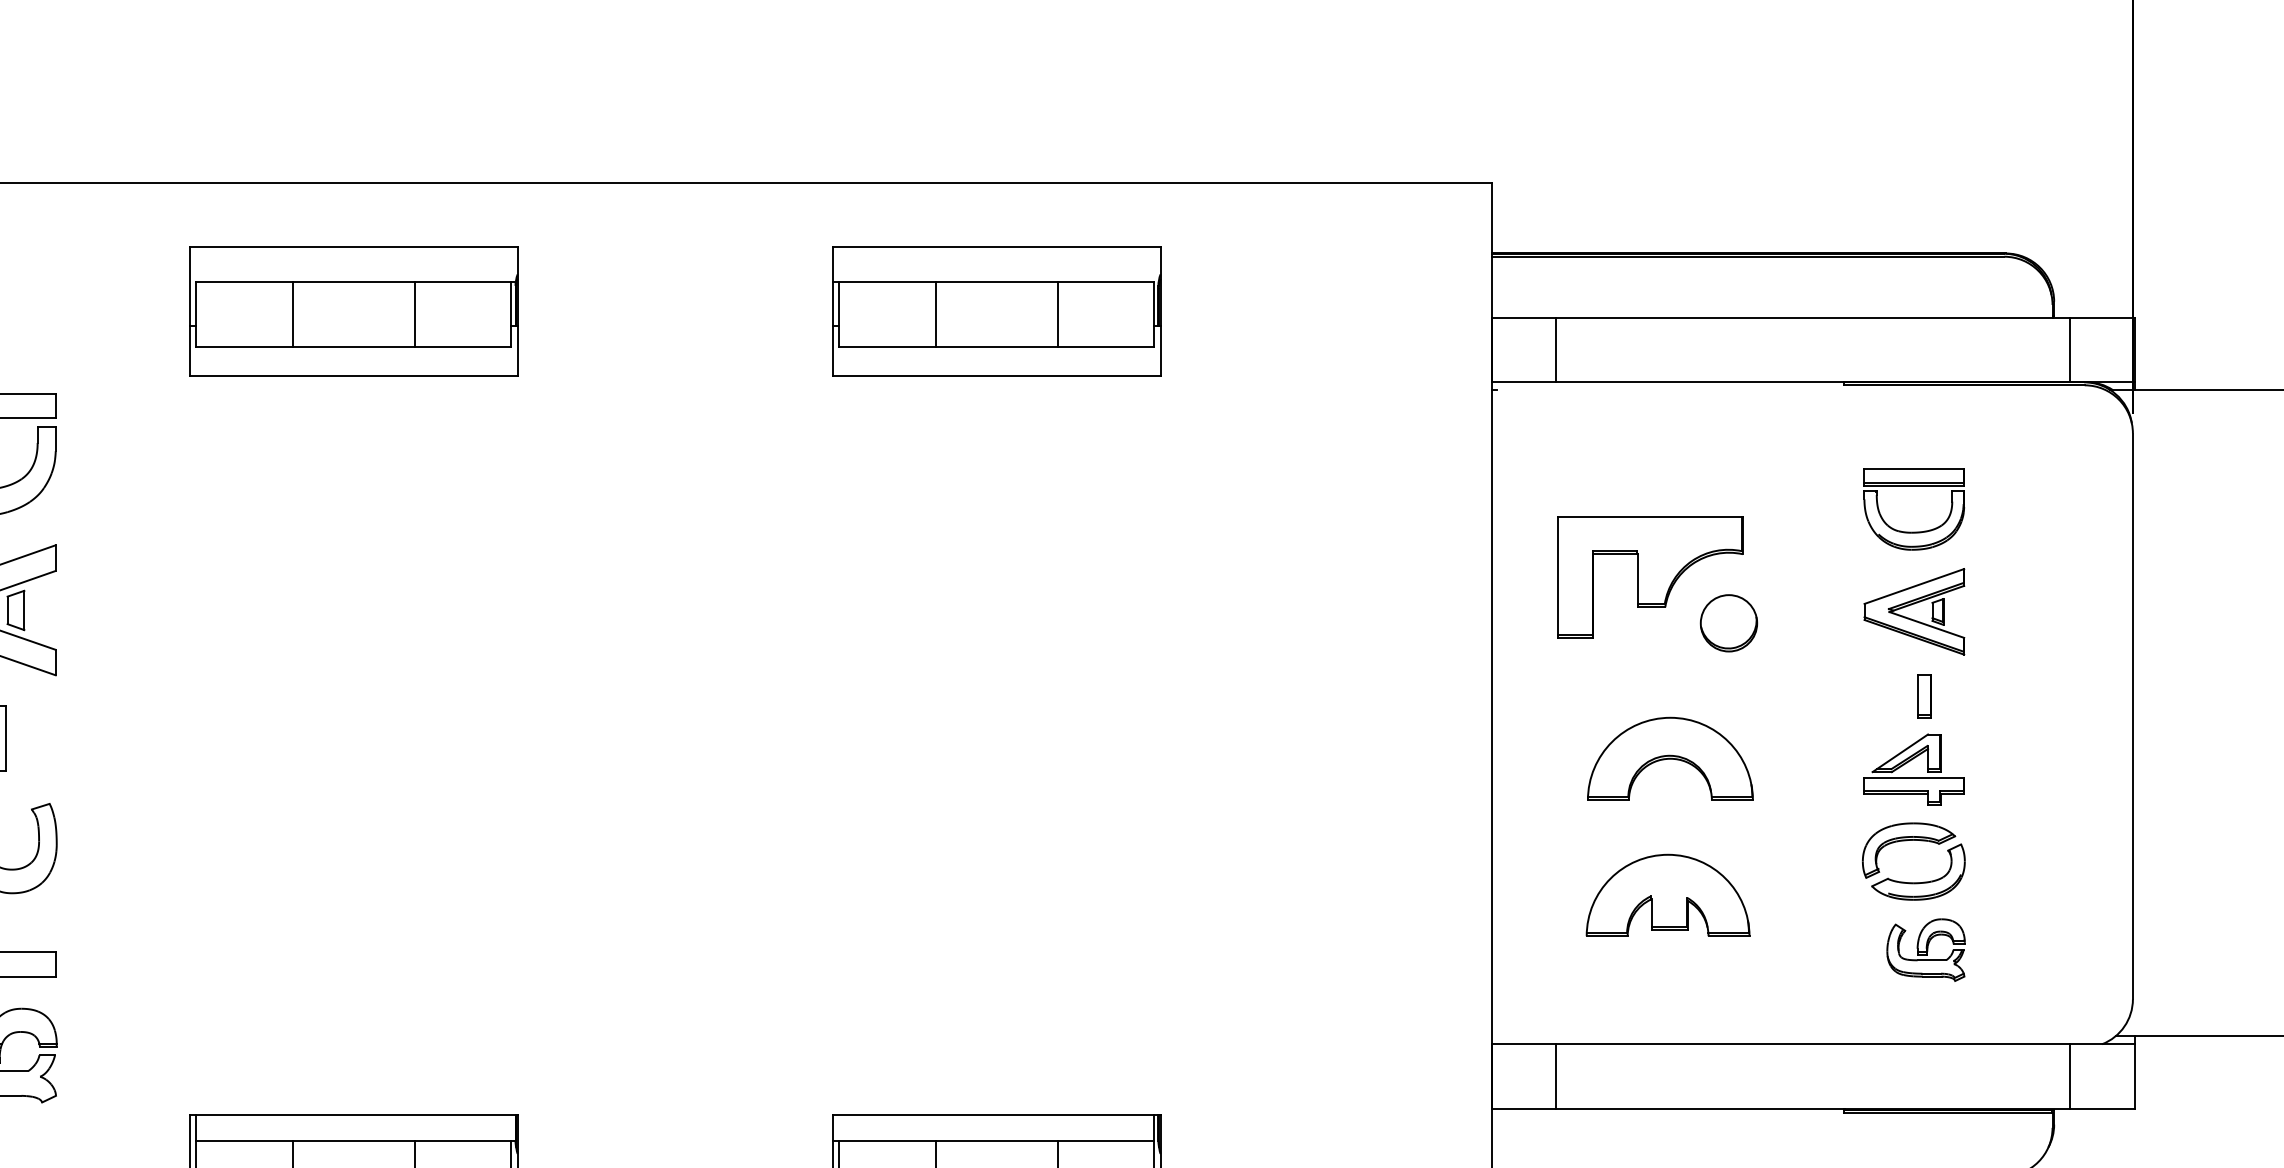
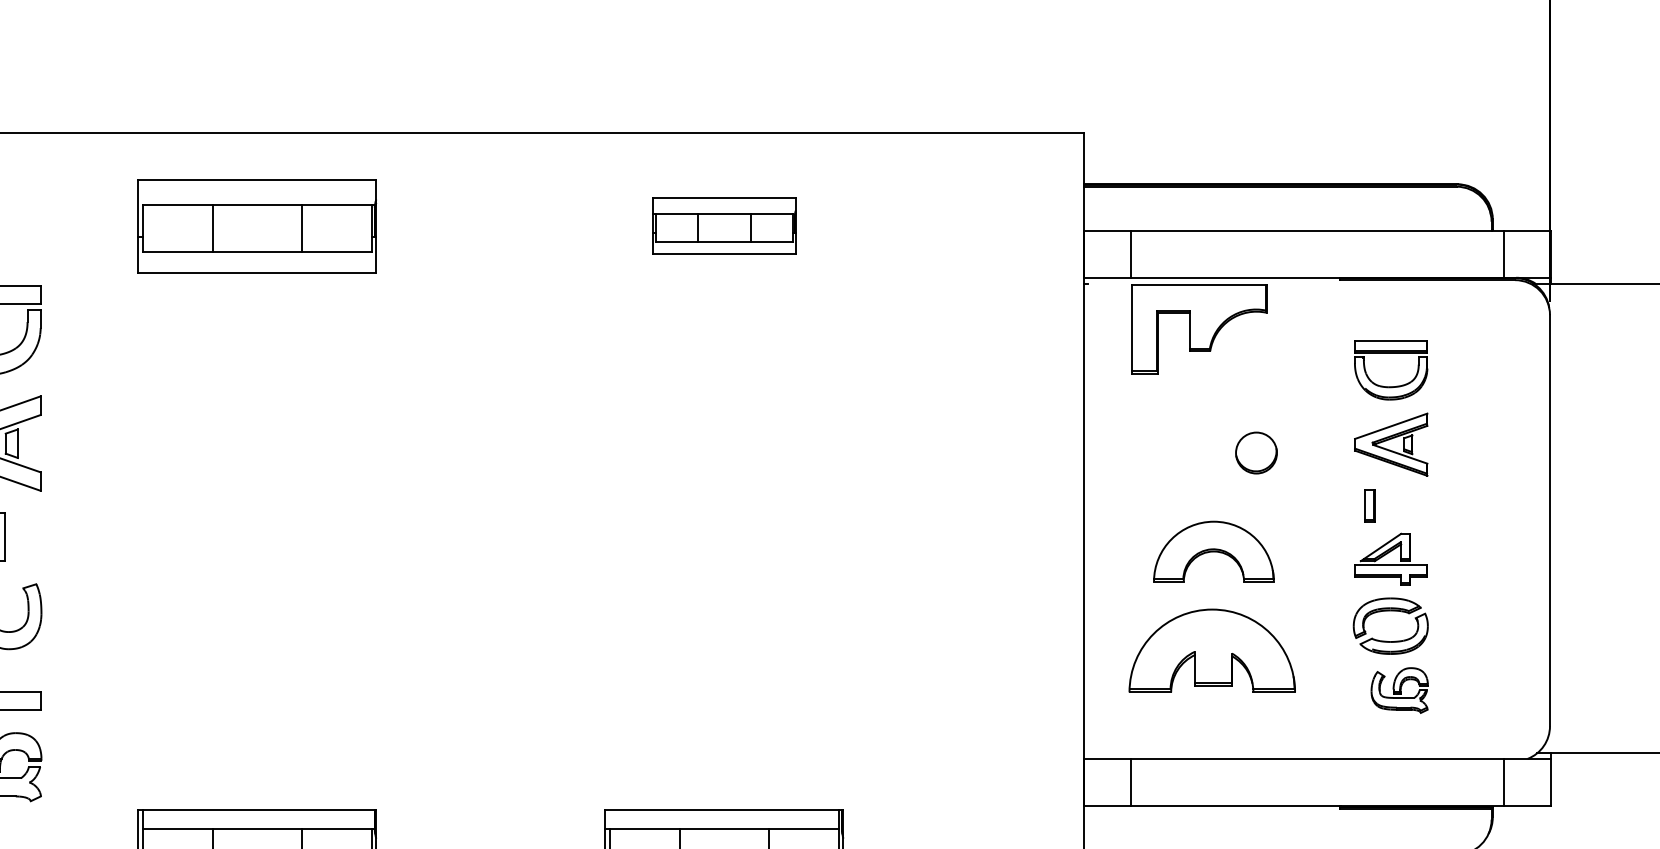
part: (996, 311) -> (724, 226), size x0.6
part: (1650, 577) -> (1199, 329), moved
part: (1924, 696) -> (1369, 506), moved
part: (1667, 894) -> (1211, 650), size x1.4

